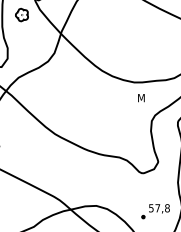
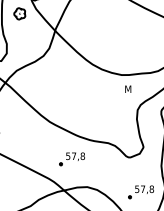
part: (78, 175) -> (71, 159), added

